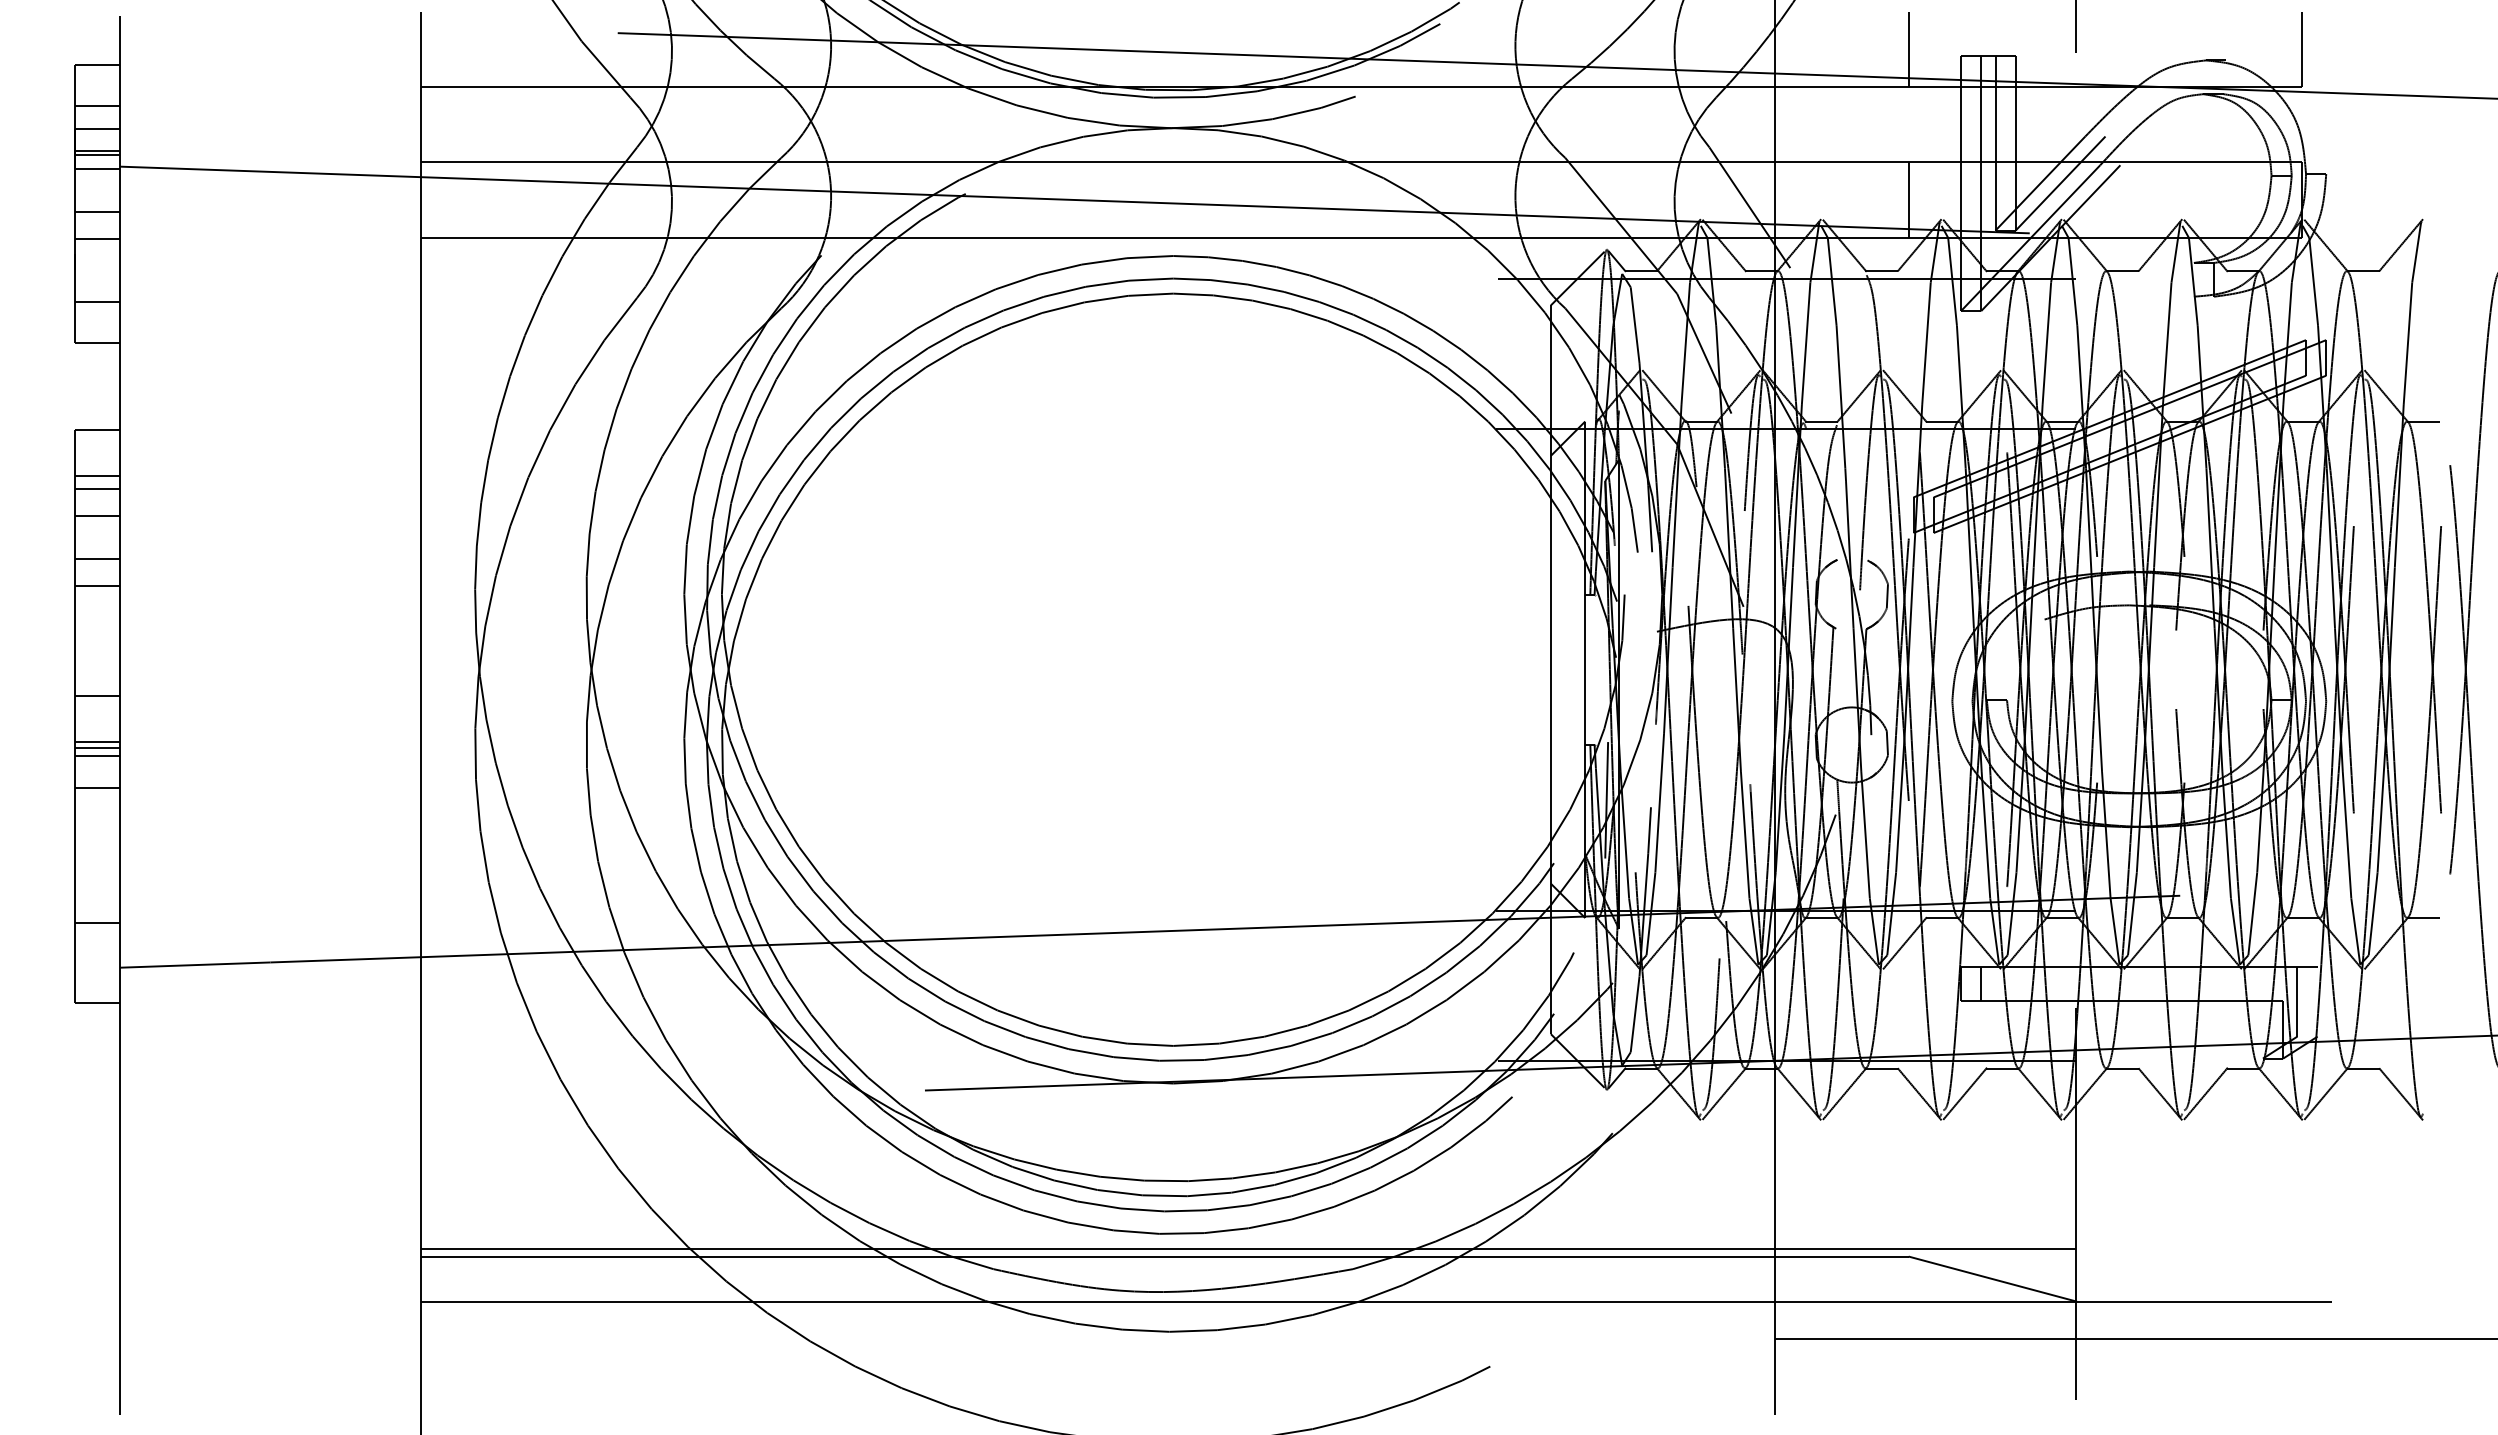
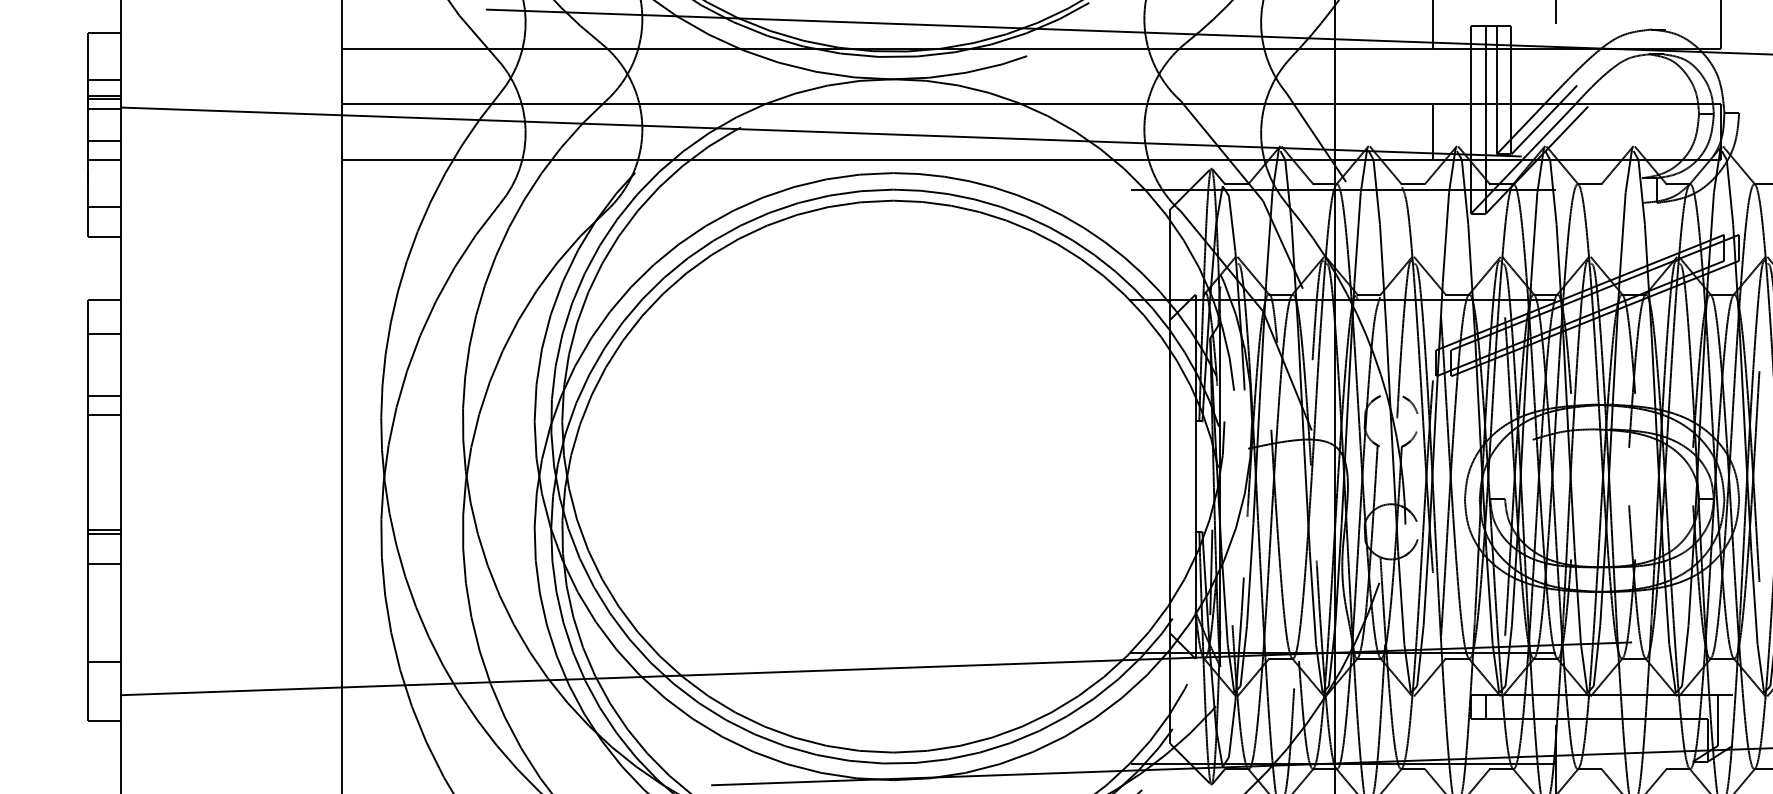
line: (97, 105) -> (104, 62), removed
line: (97, 488) -> (104, 343), removed
line: (97, 516) -> (104, 364), removed
line: (1887, 596) -> (1417, 422), removed
line: (97, 695) -> (104, 495), removed
line: (1887, 743) -> (1417, 530), removed
line: (97, 756) -> (104, 540), removed

